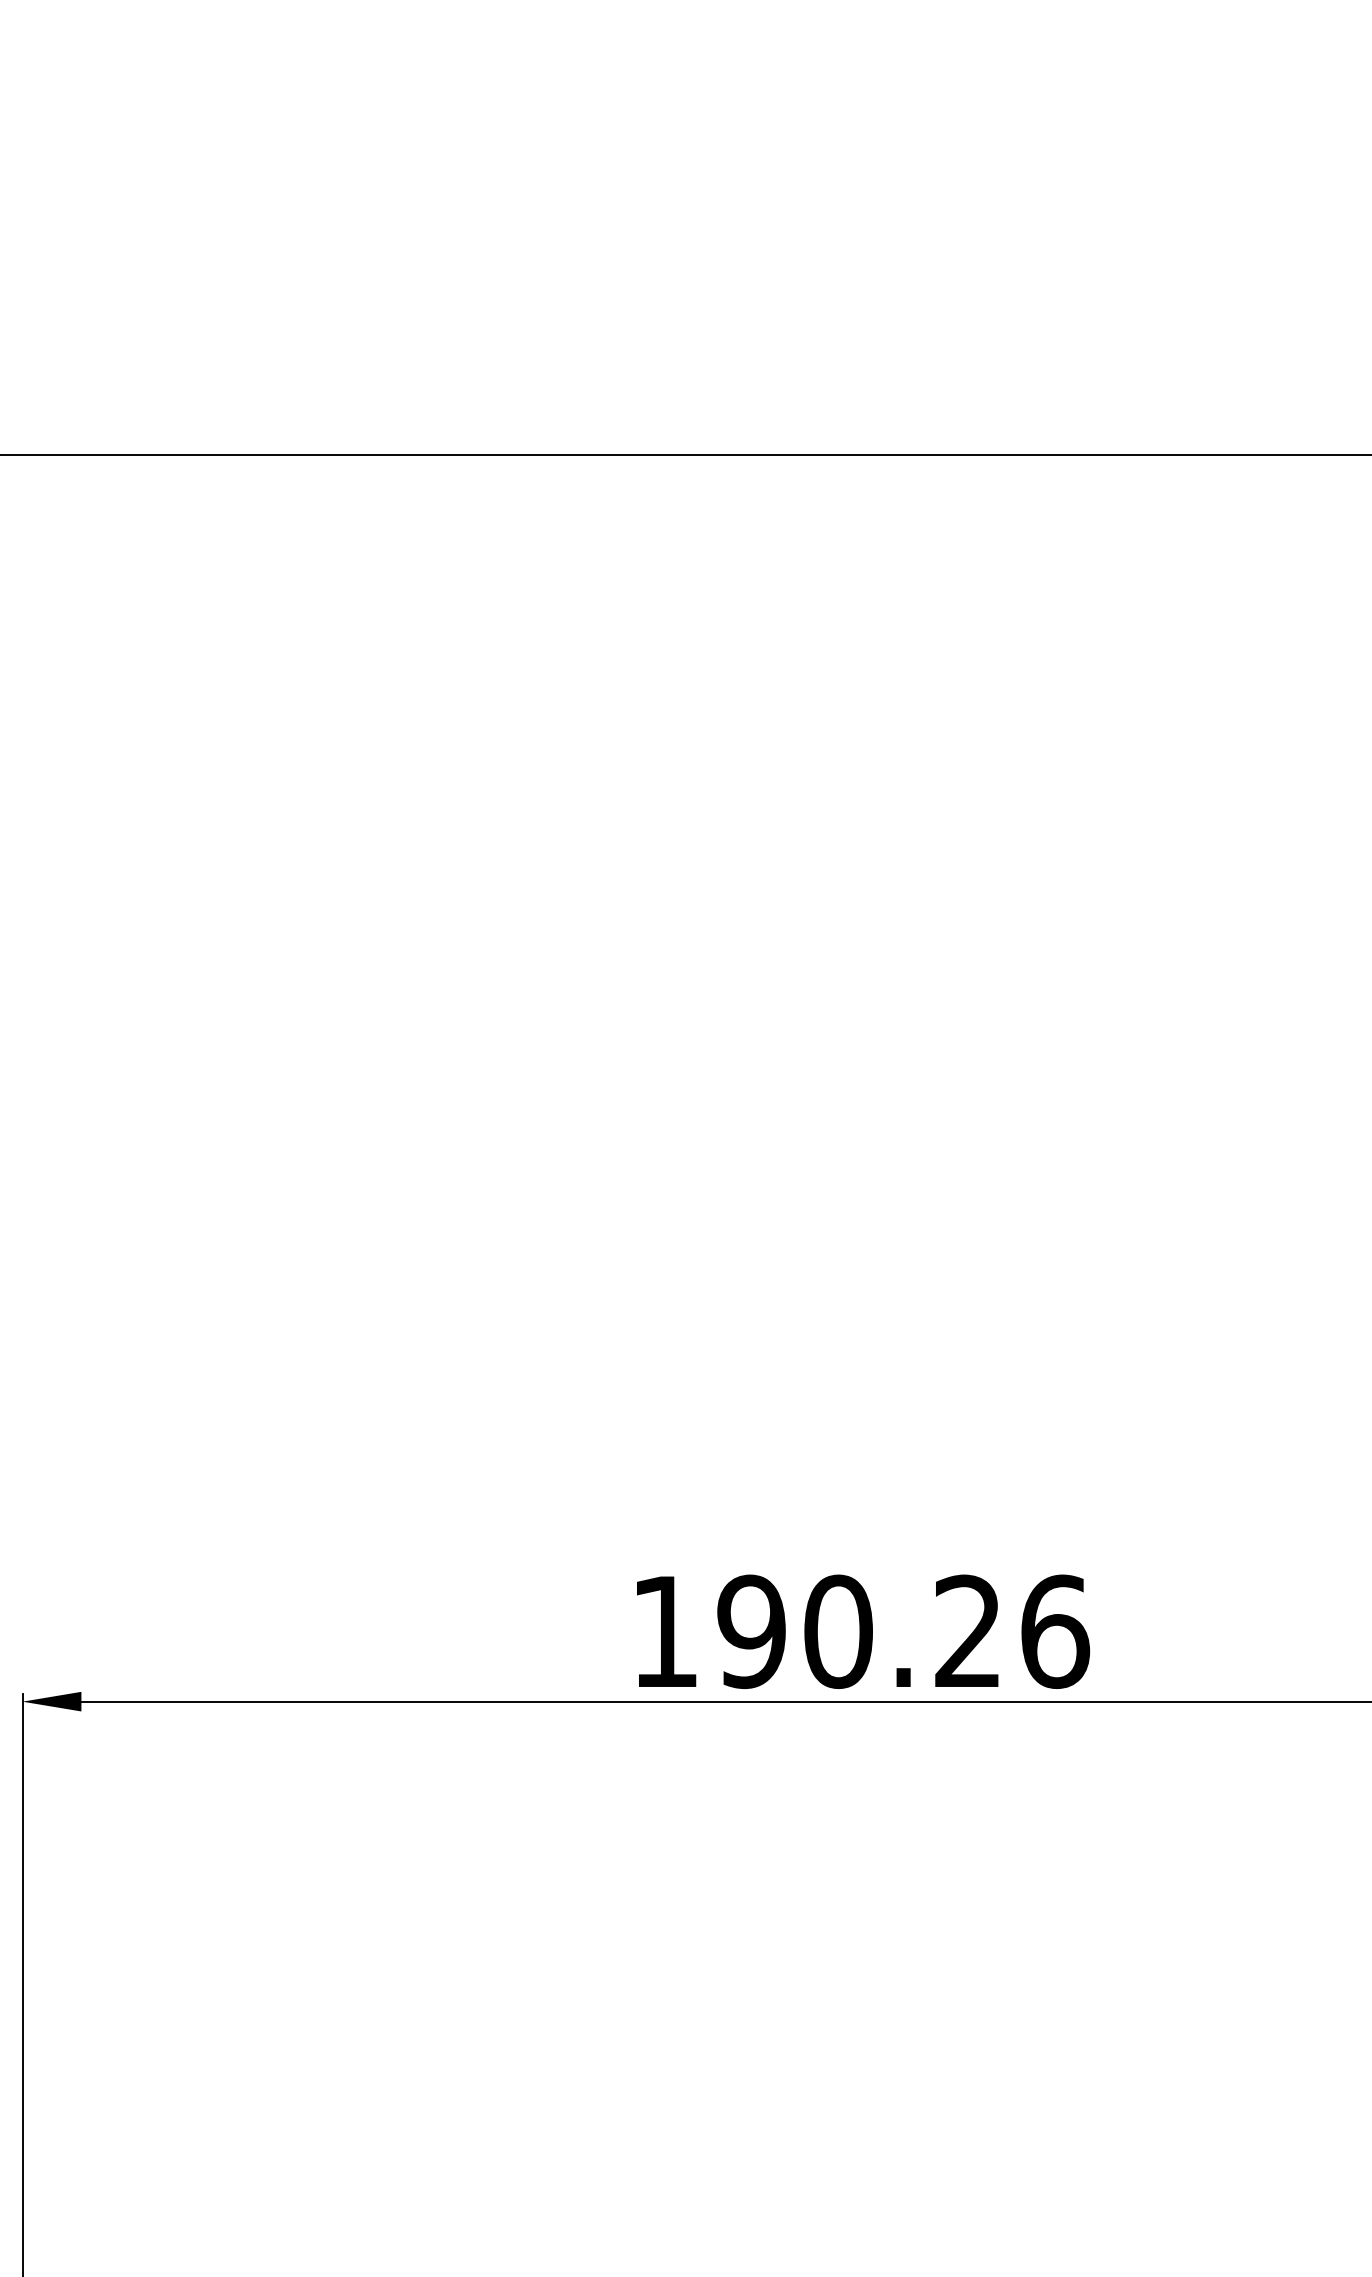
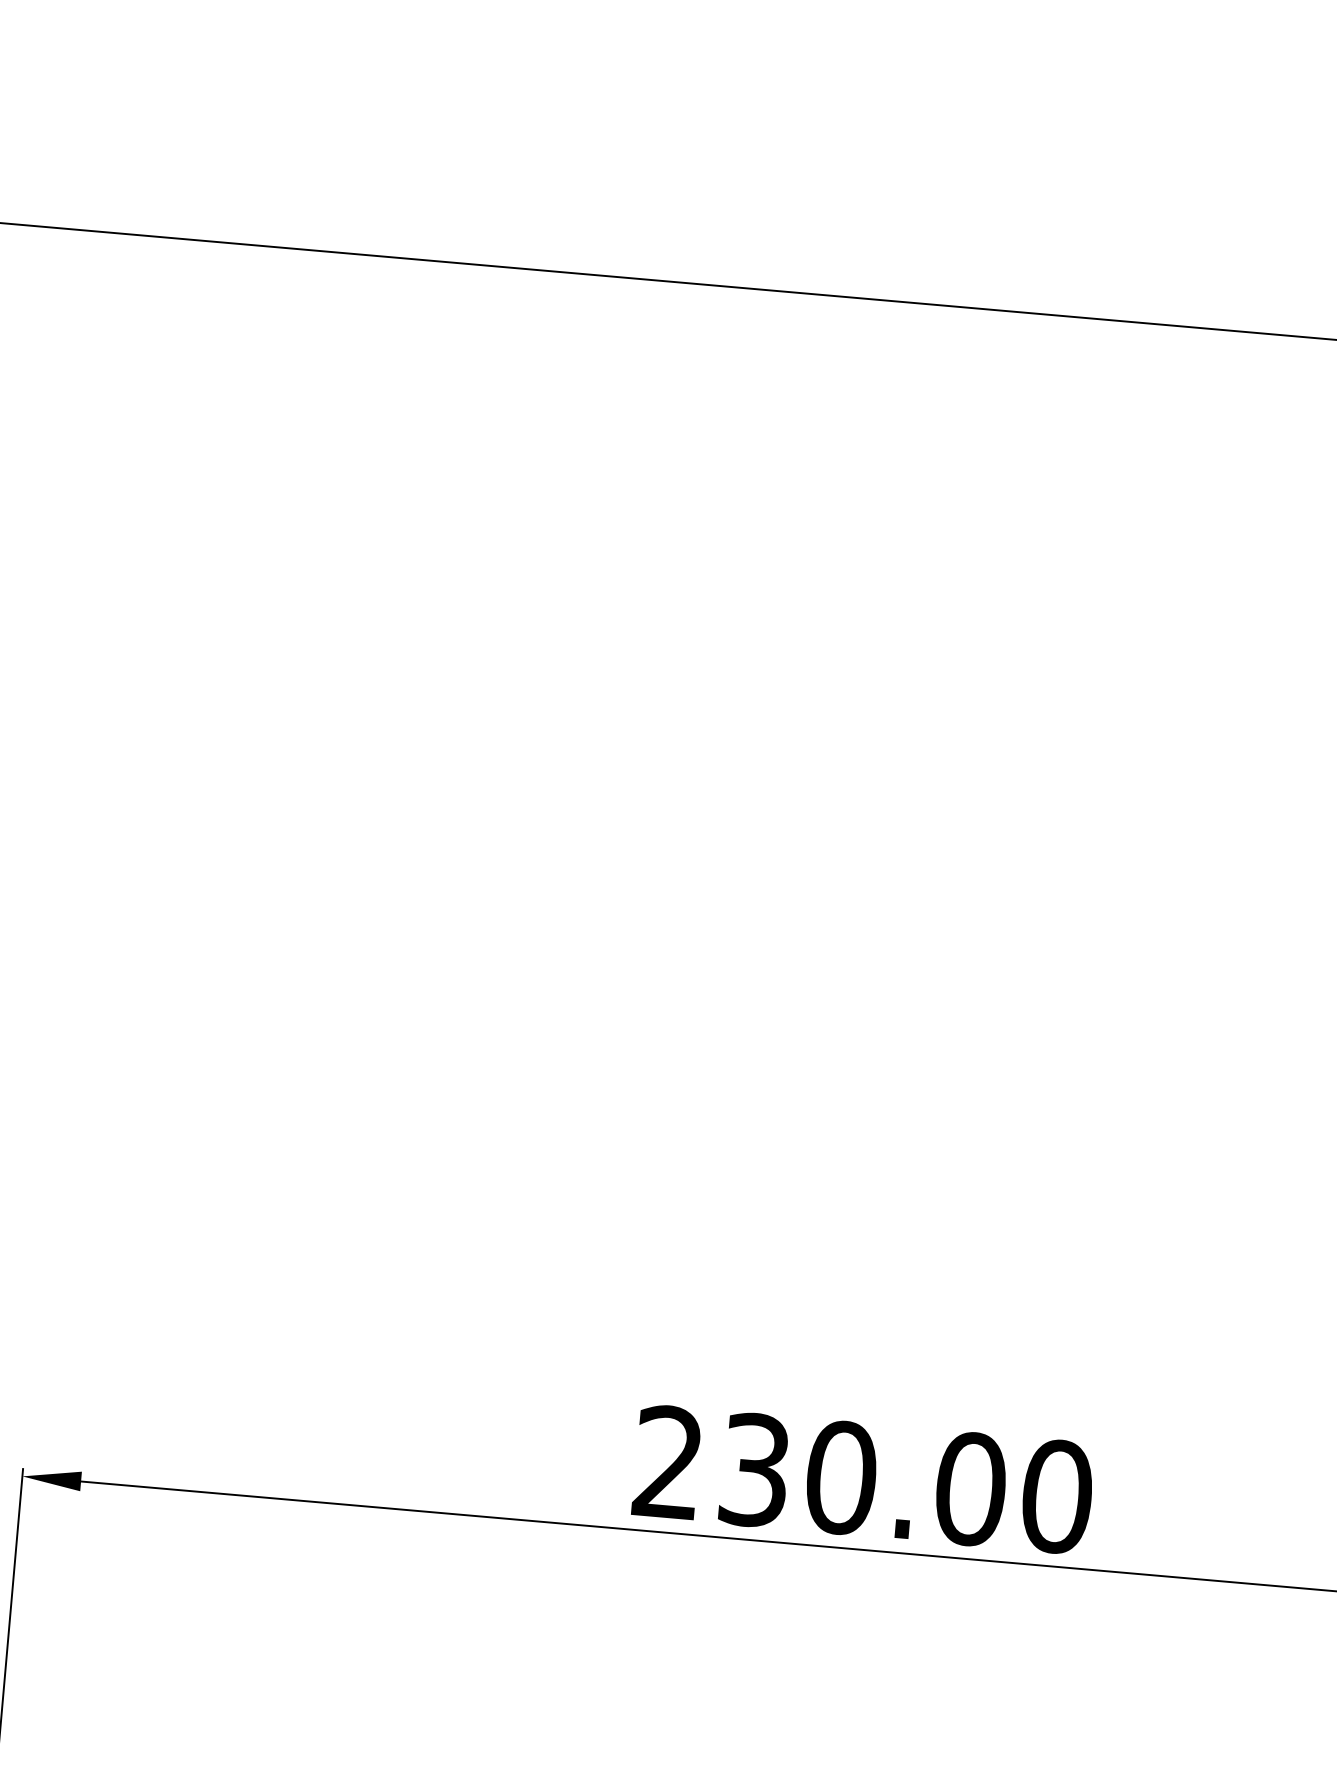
text: (861, 1631) -> (864, 1479), 190.26 -> 230.00

